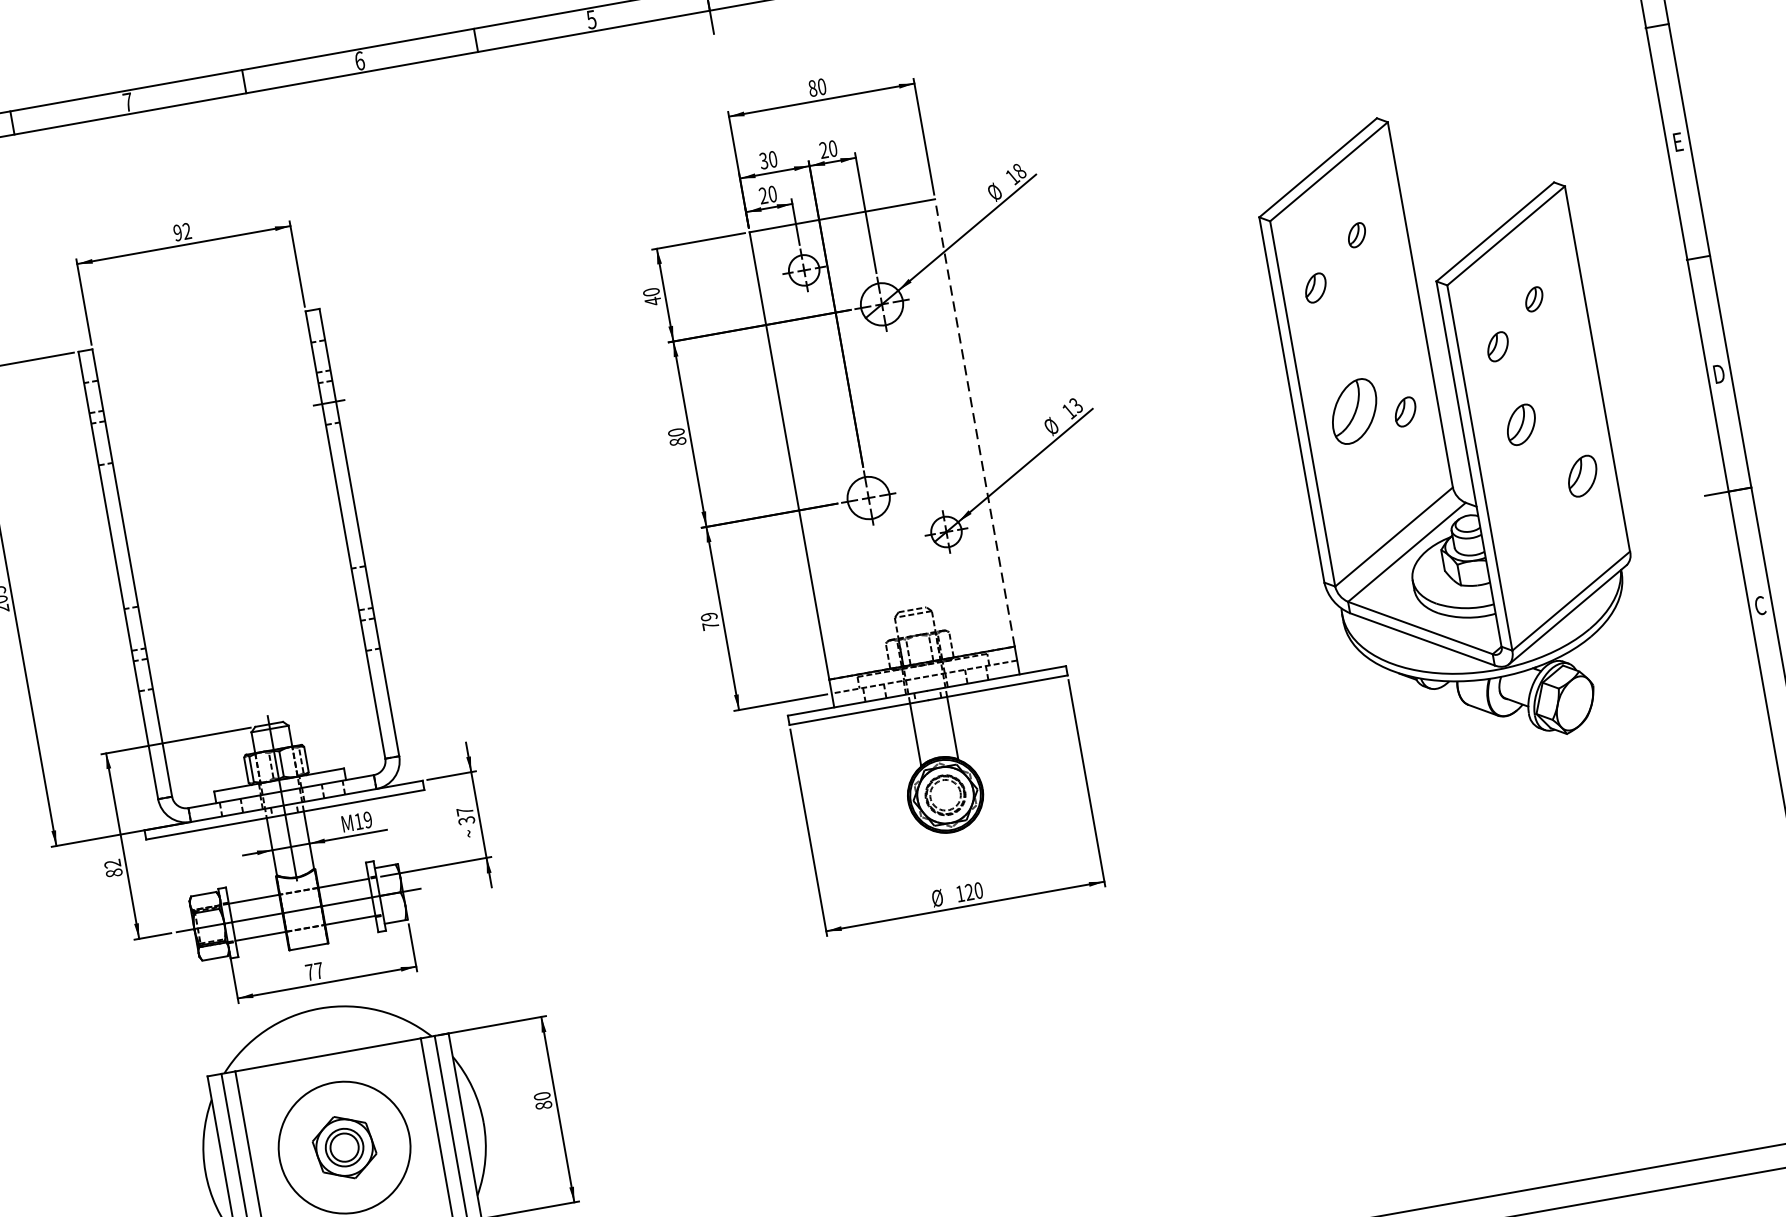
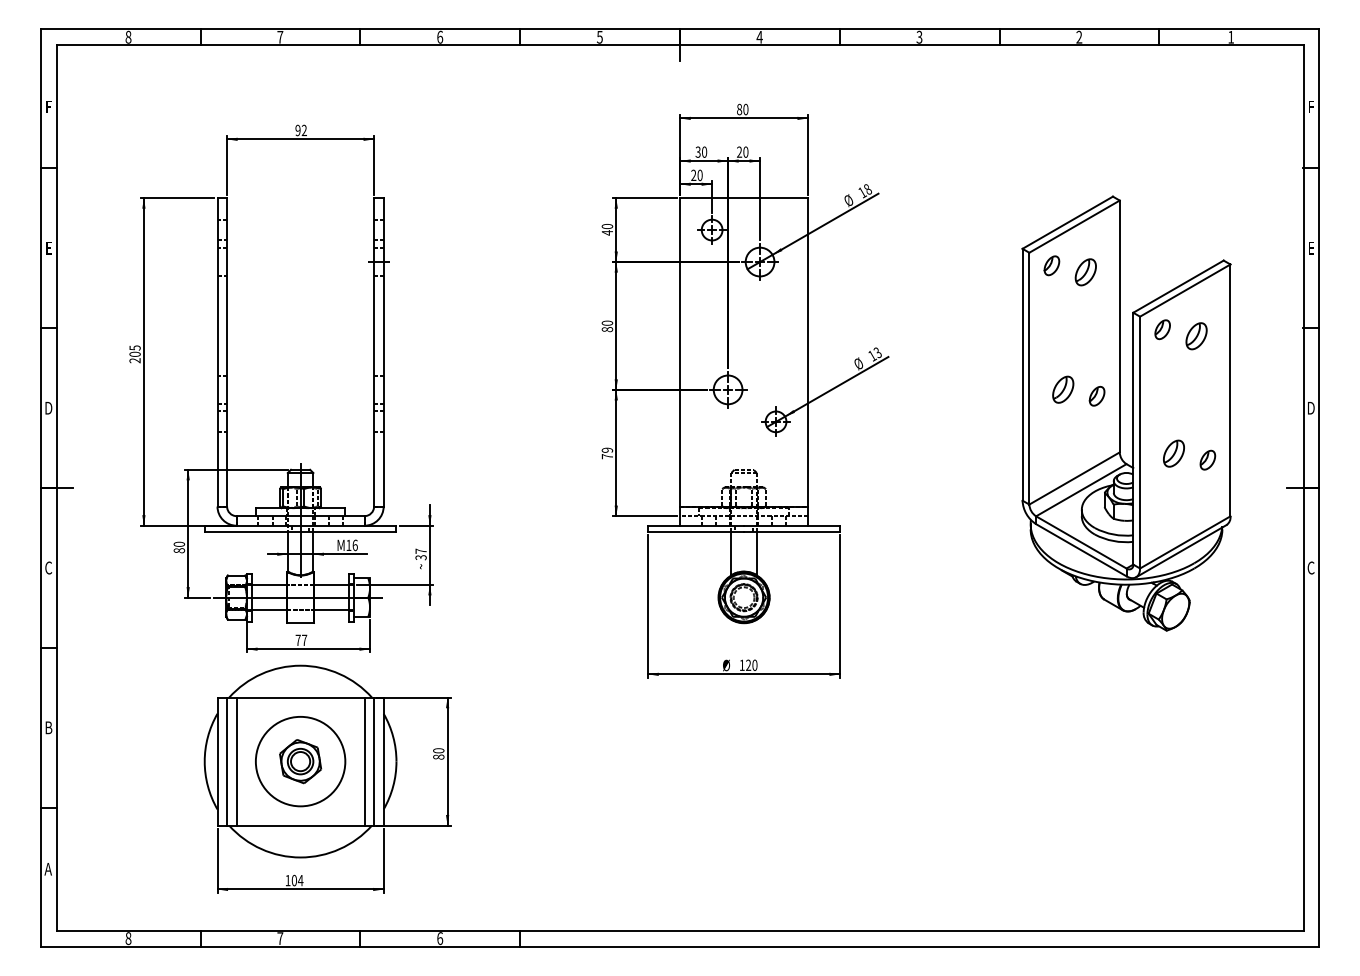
part: (1356, 235) -> (1085, 272), size x1.67
part: (1315, 287) -> (1051, 265), moved
part: (1534, 299) -> (1196, 336), size x1.67
part: (1497, 346) -> (1162, 329), moved
part: (1355, 410) -> (1063, 389), size x0.62
line: (975, 421) -> (808, 351), dashed -> solid
part: (1520, 424) -> (1173, 453), moved
part: (1581, 475) -> (1207, 459), size x0.71
text: (366, 820) -> (354, 545), 19 -> 16
text: (112, 862) -> (179, 543), 82 -> 80

